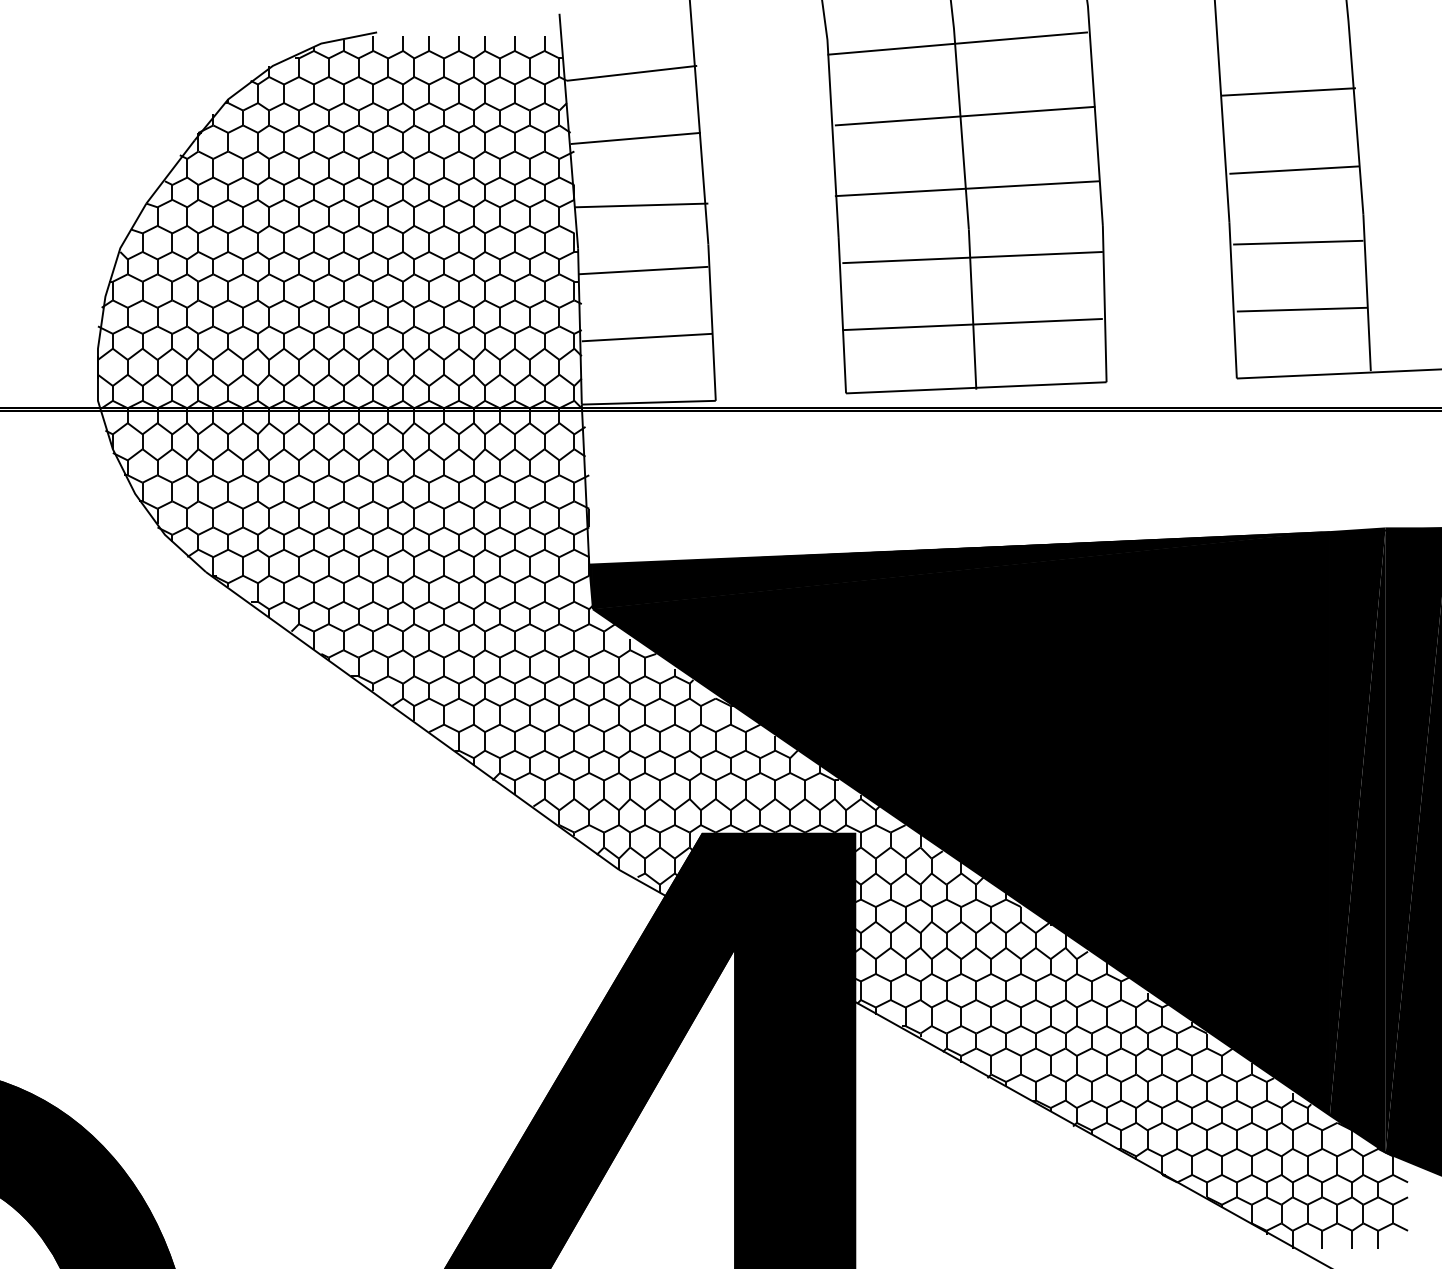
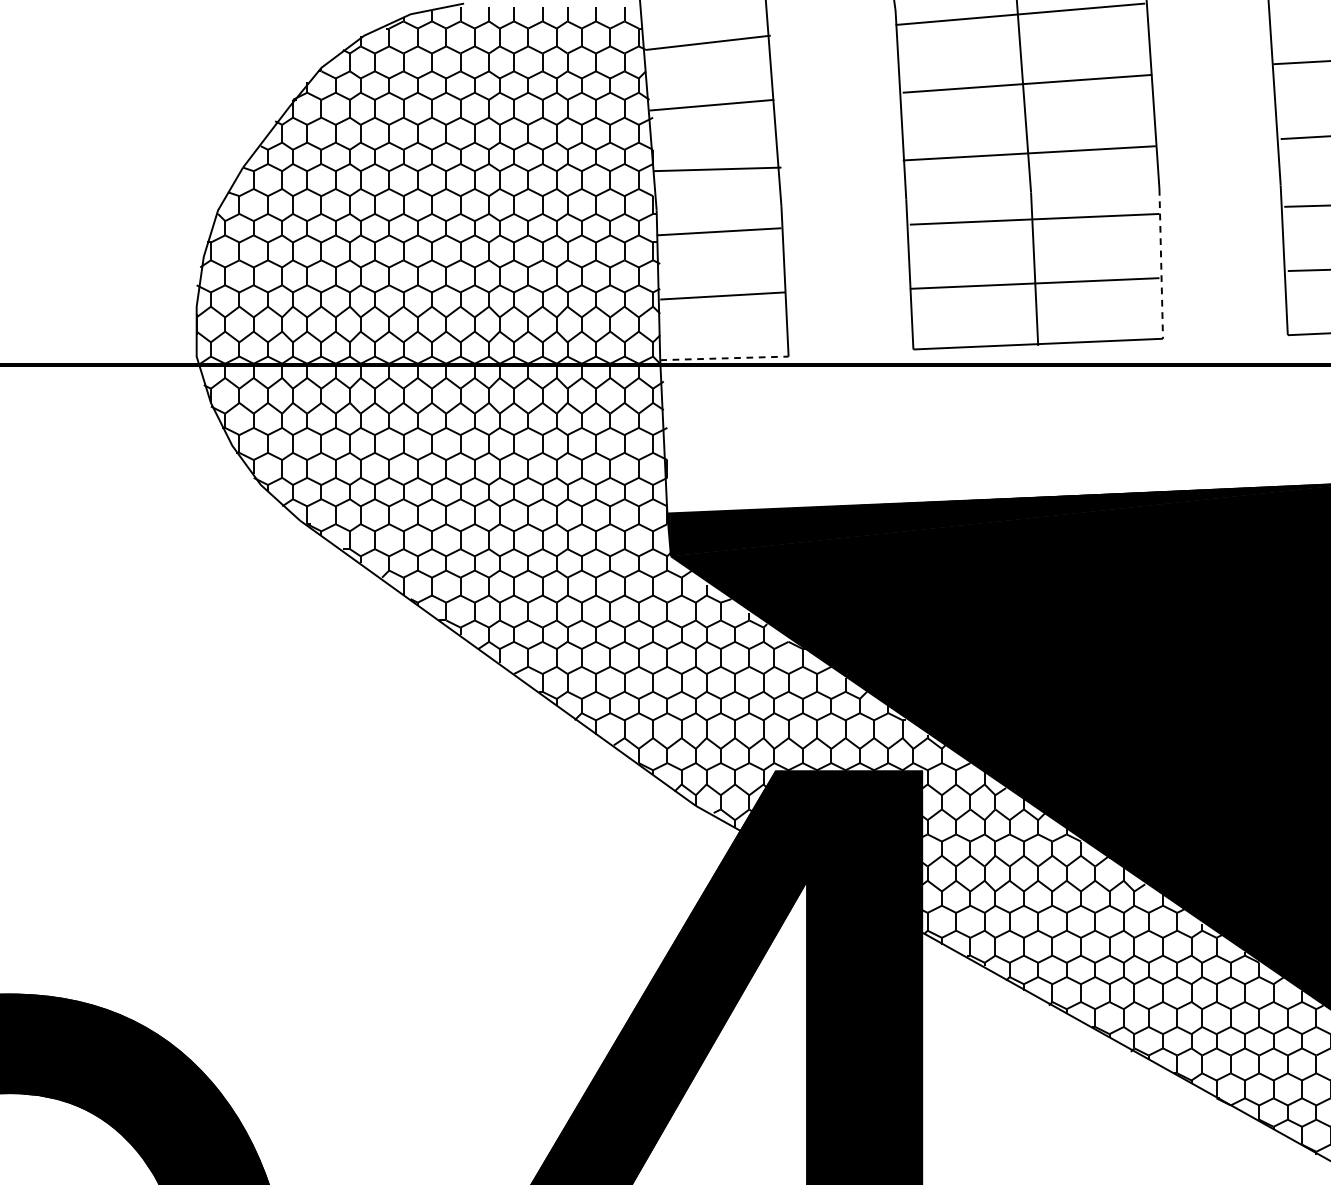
line: (1104, 304) -> (1161, 264), solid -> dashed
line: (649, 402) -> (725, 358), solid -> dashed

